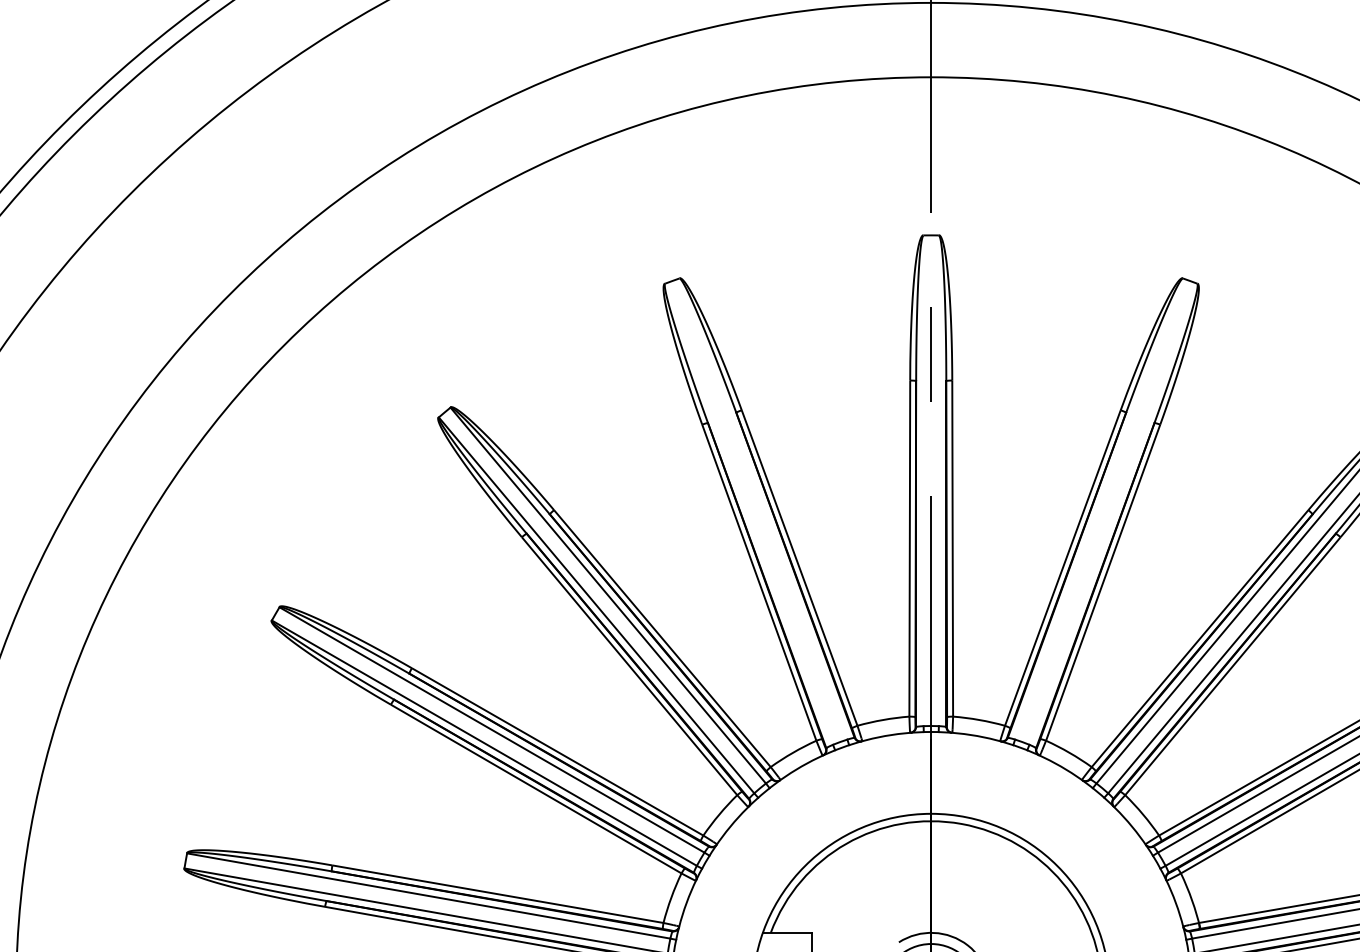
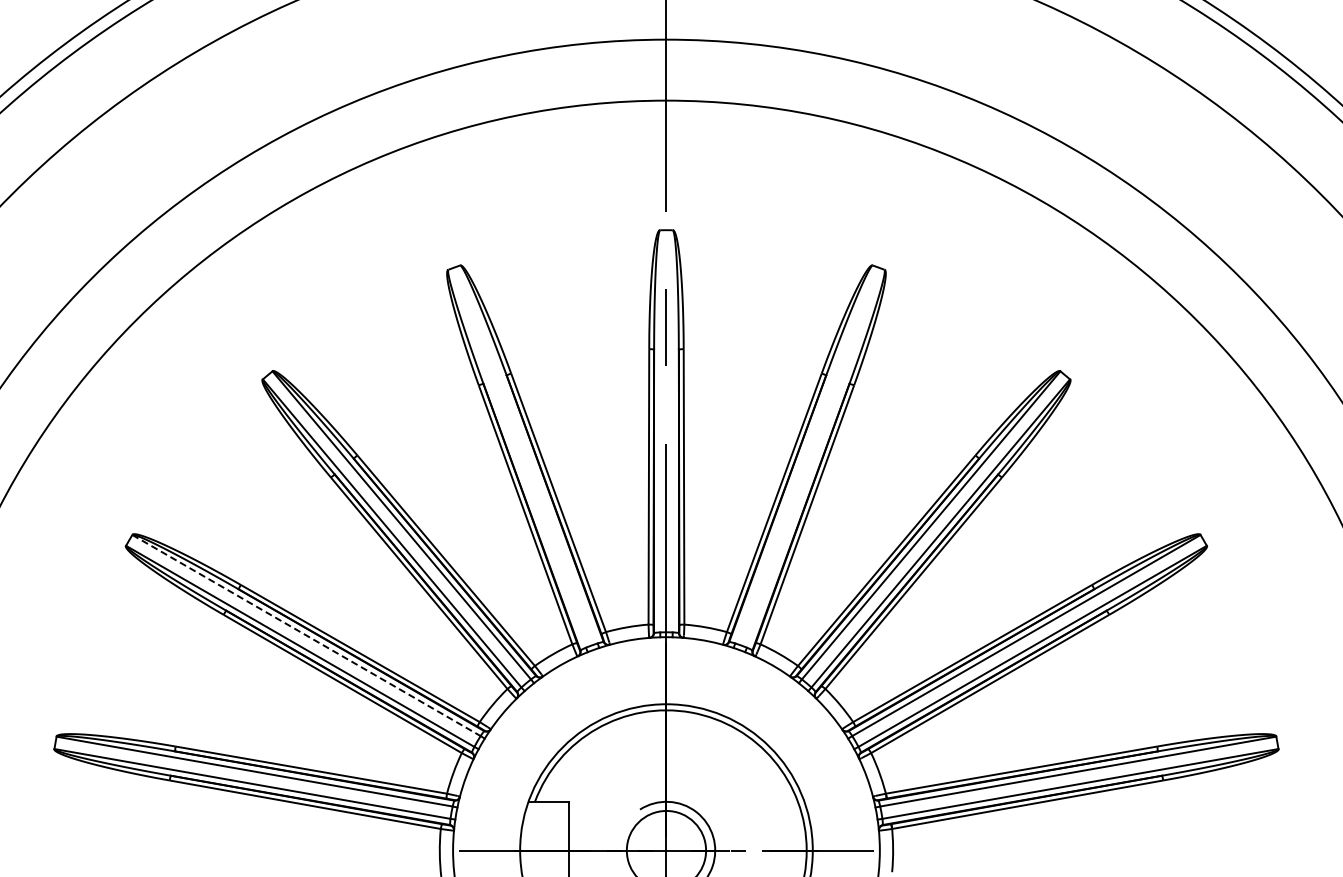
line: (492, 729) -> (306, 635), solid -> dashed

